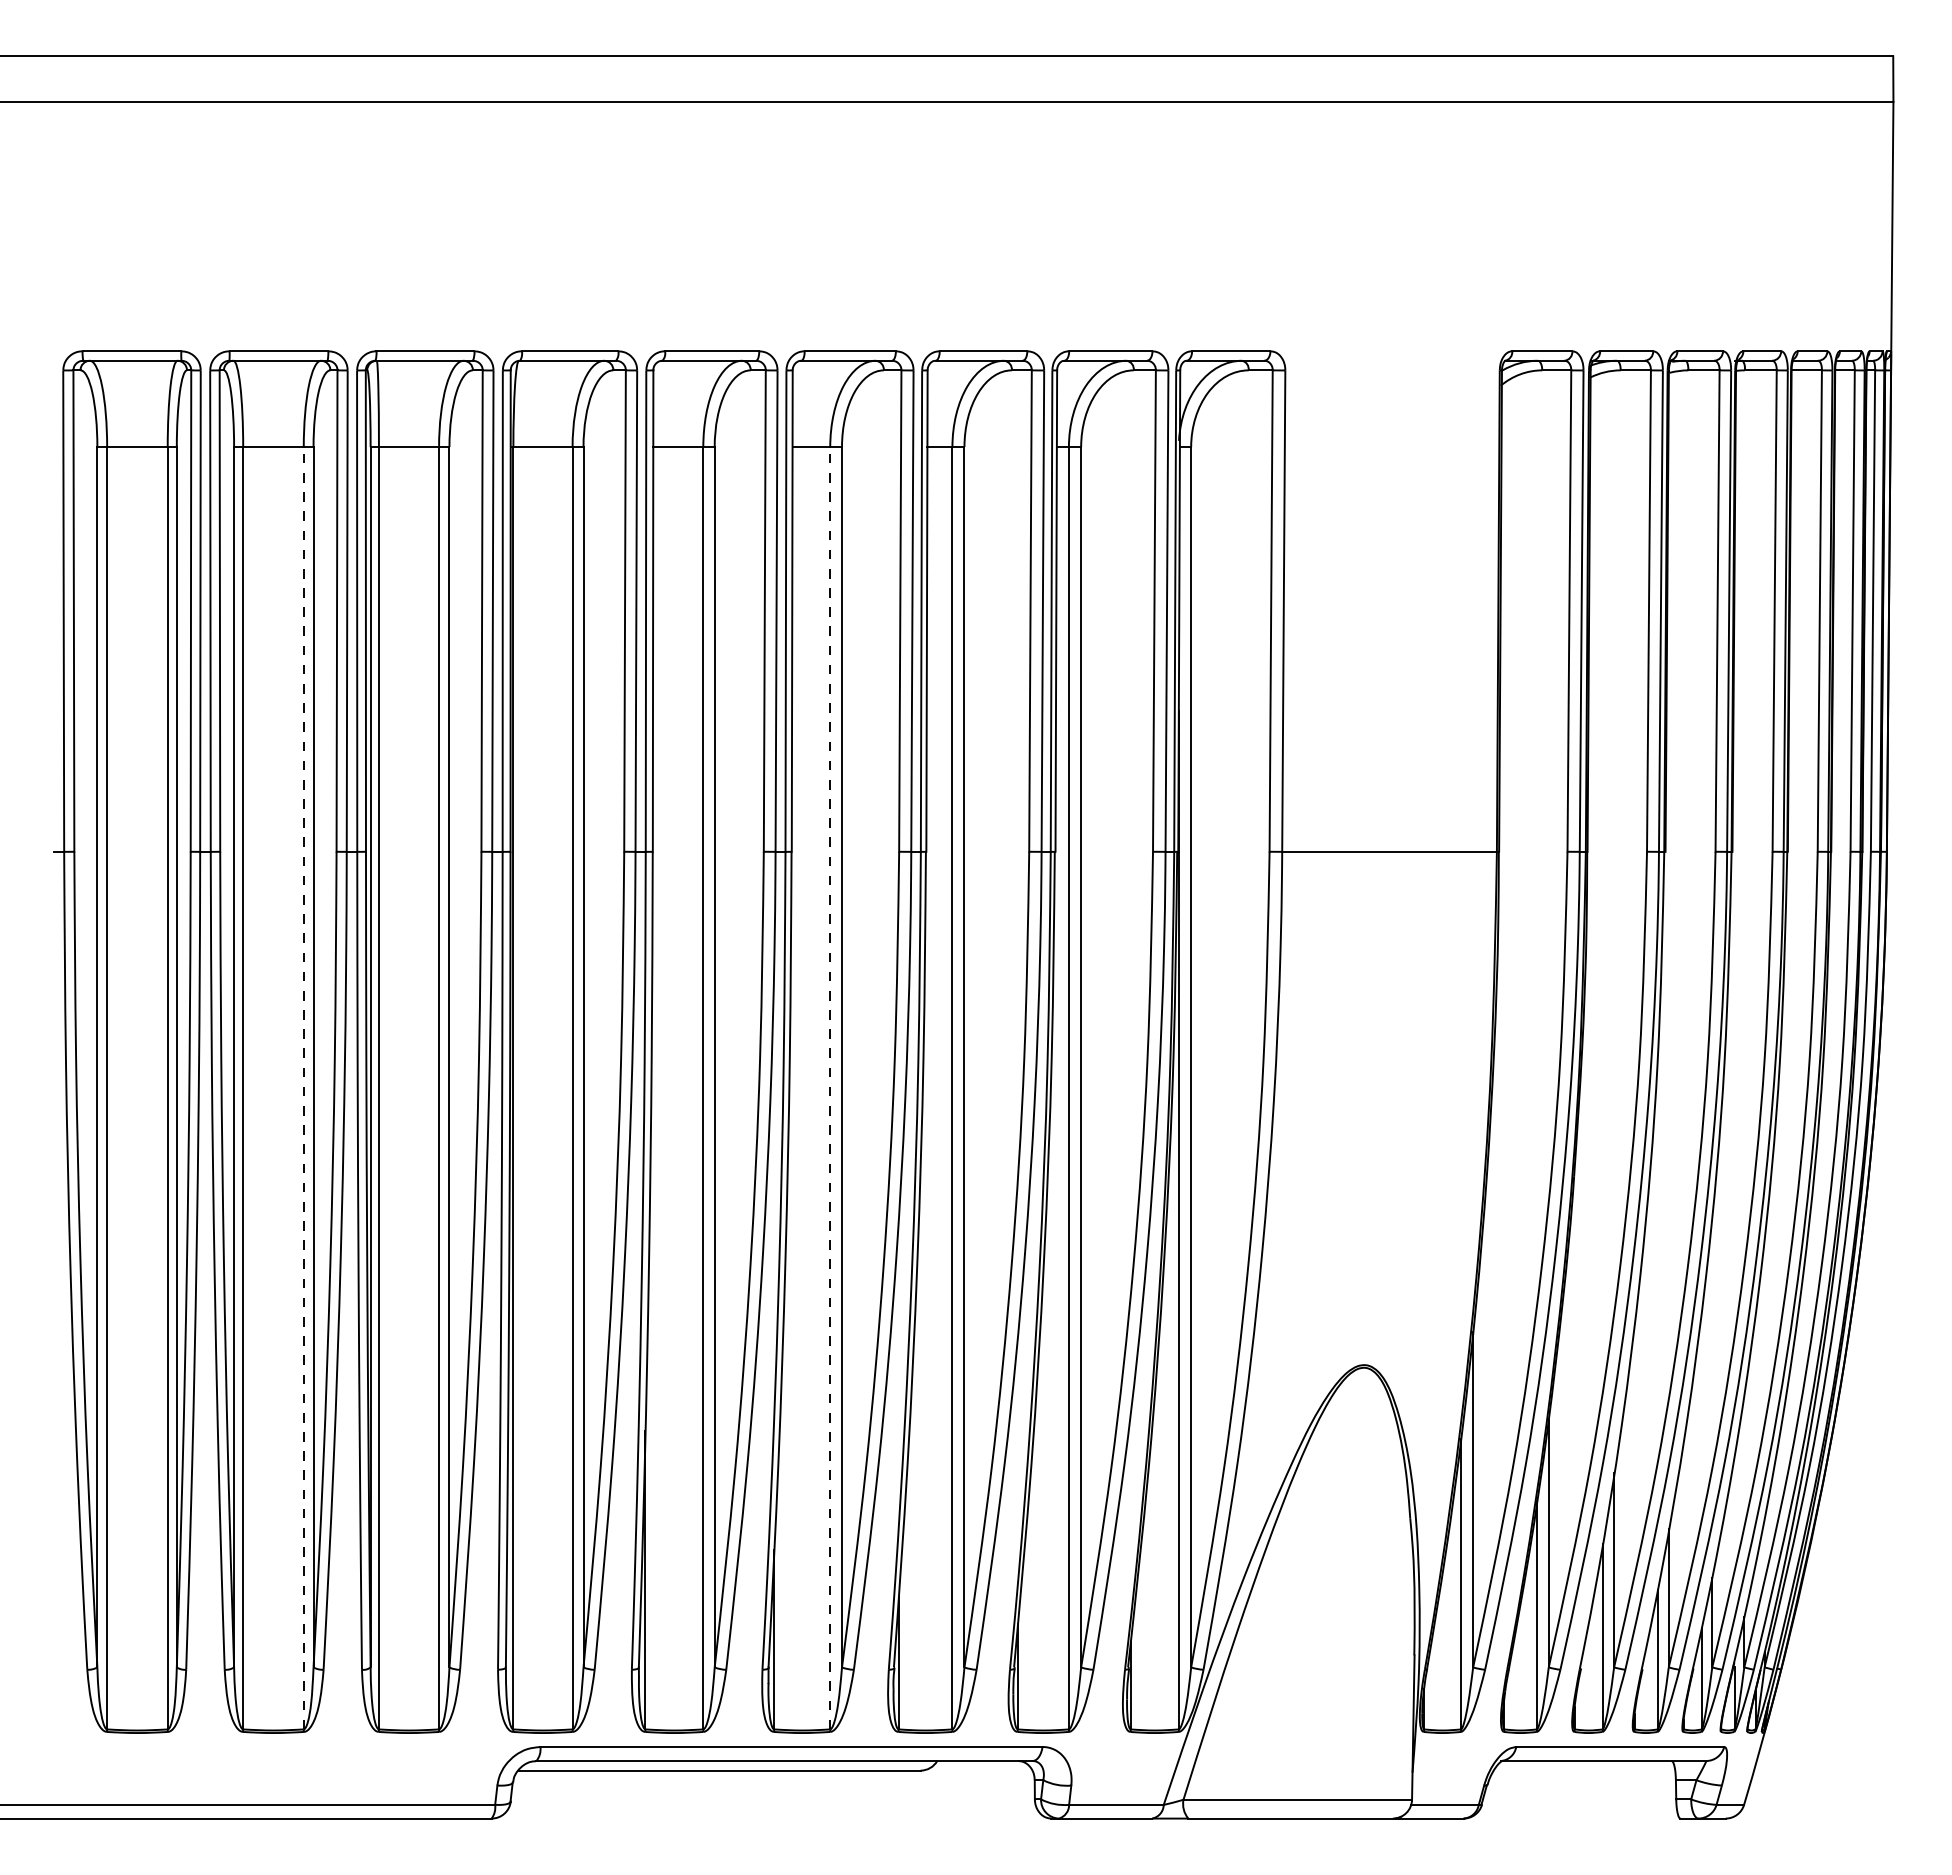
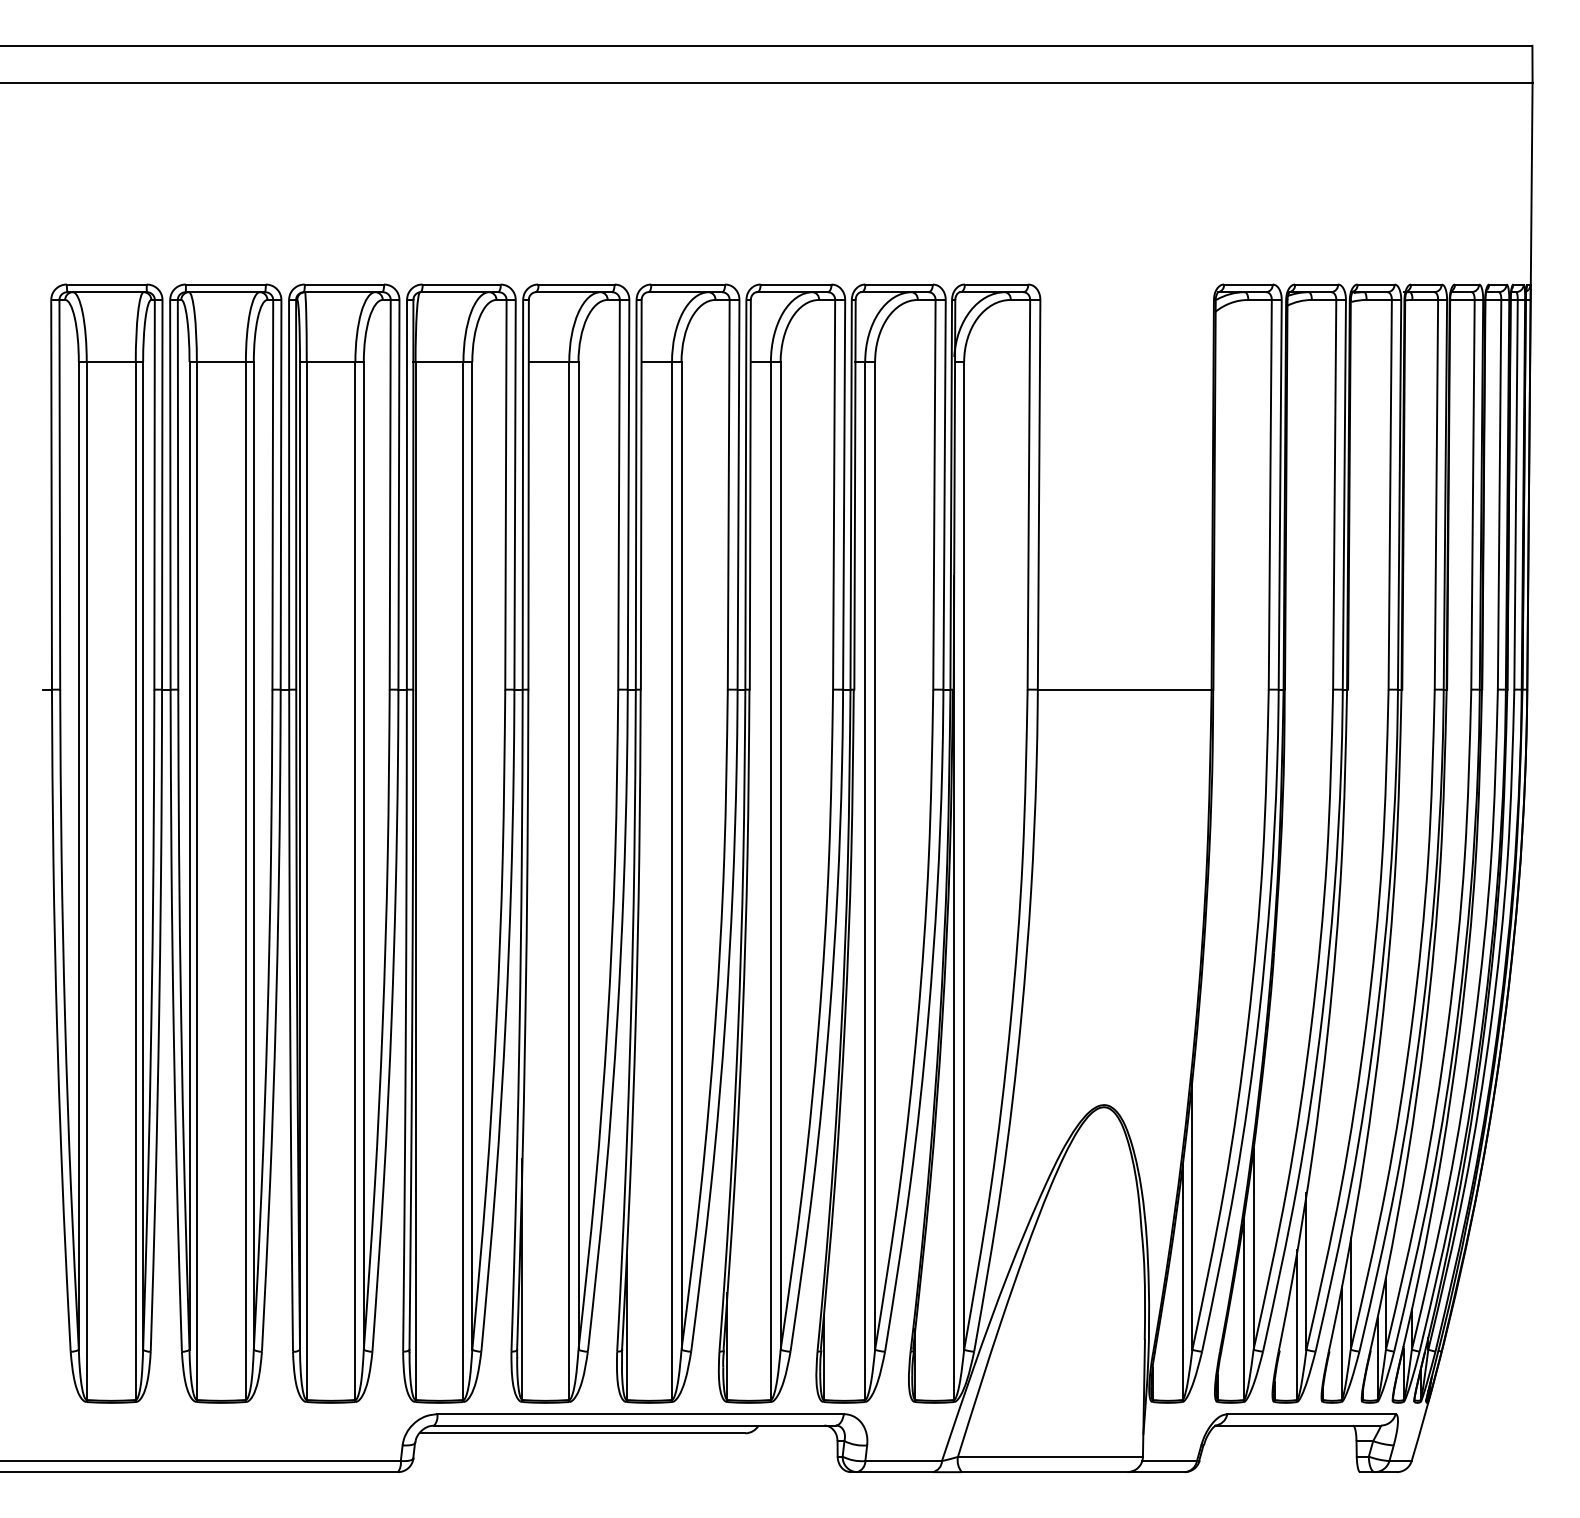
line: (303, 1087) -> (245, 880), dashed -> solid
line: (830, 1087) -> (672, 880), dashed -> solid

